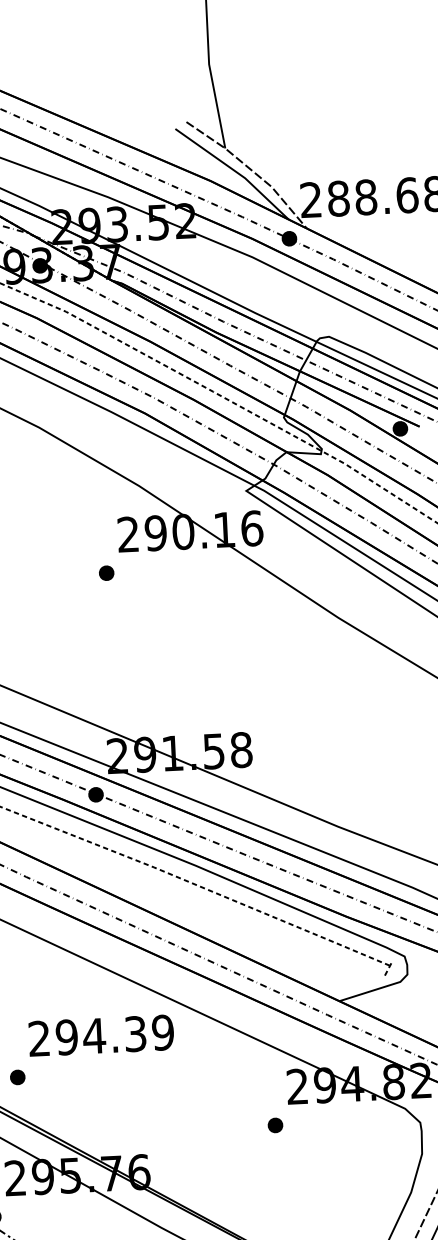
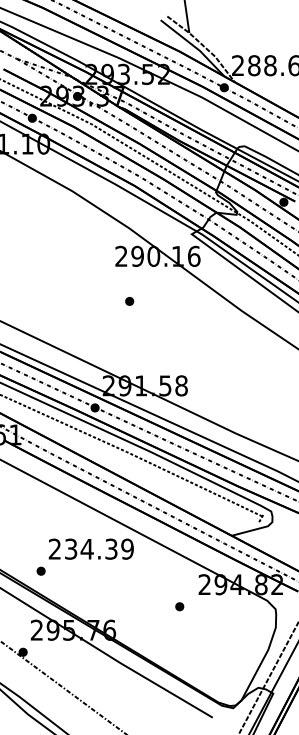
part: (106, 573) -> (129, 301), moved
text: (65, 1036) -> (70, 548), 294.39 -> 234.39
part: (275, 1125) -> (179, 606), moved

